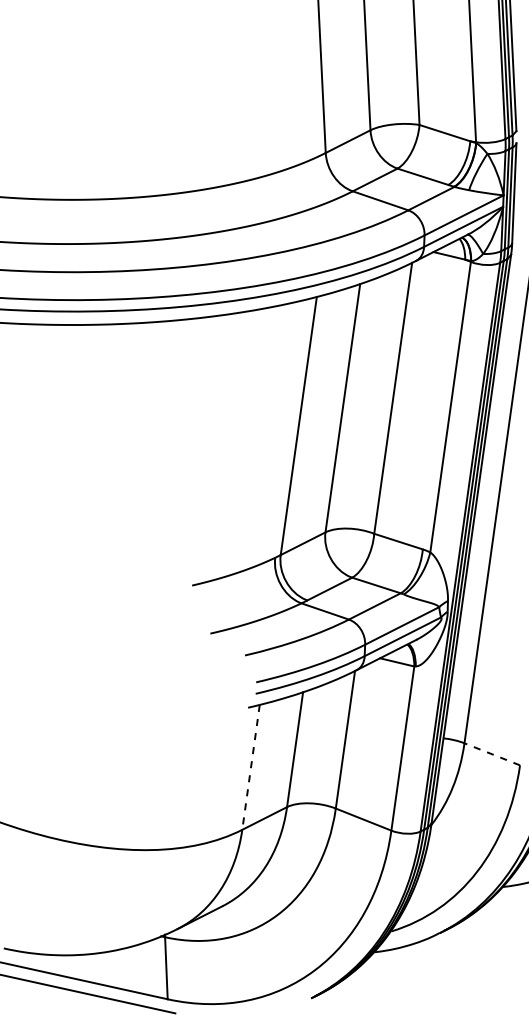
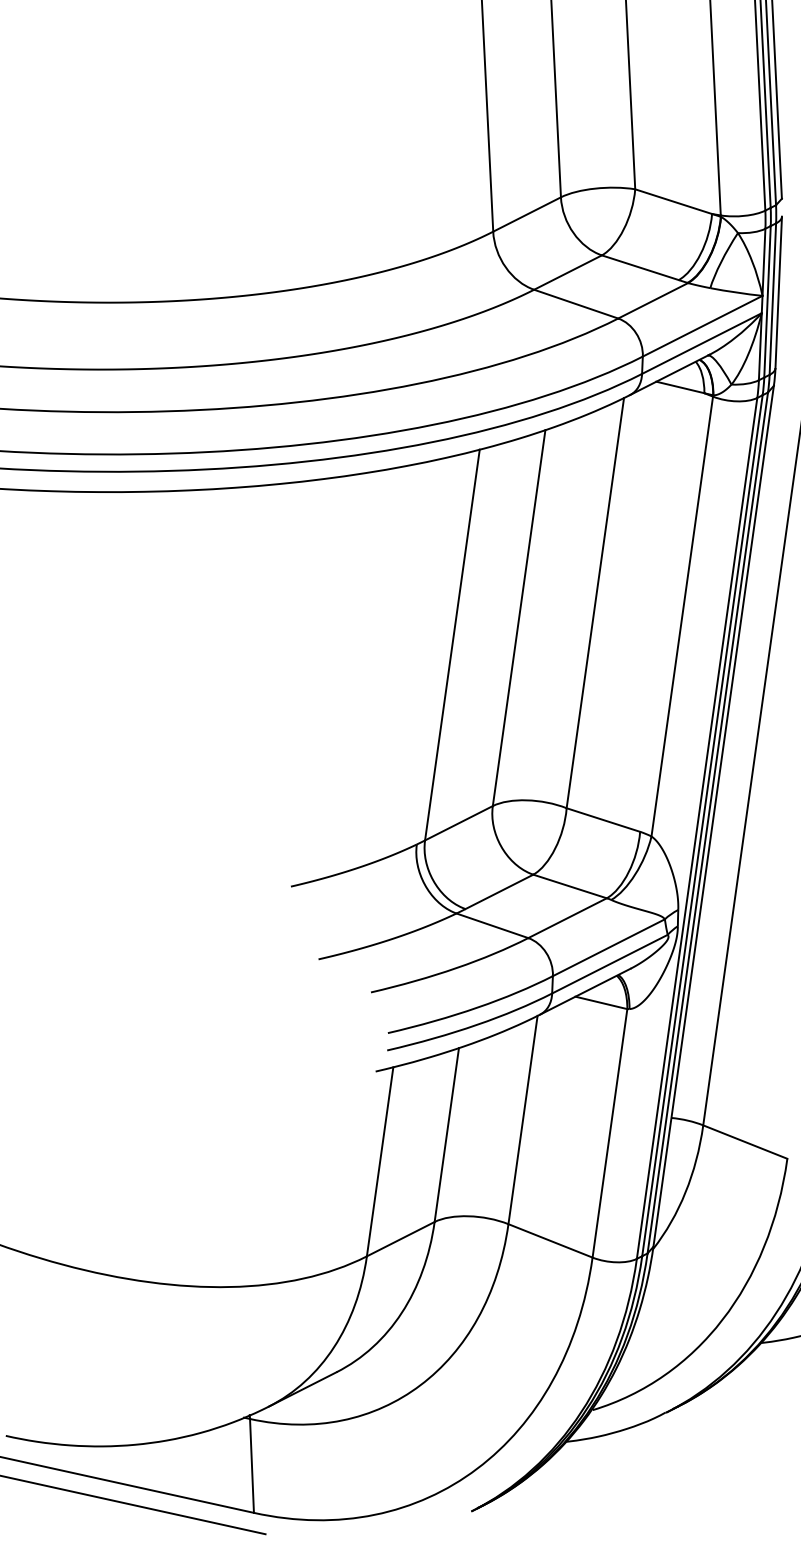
line: (492, 754) -> (745, 1142), dashed -> solid
line: (250, 767) -> (379, 1162), dashed -> solid

